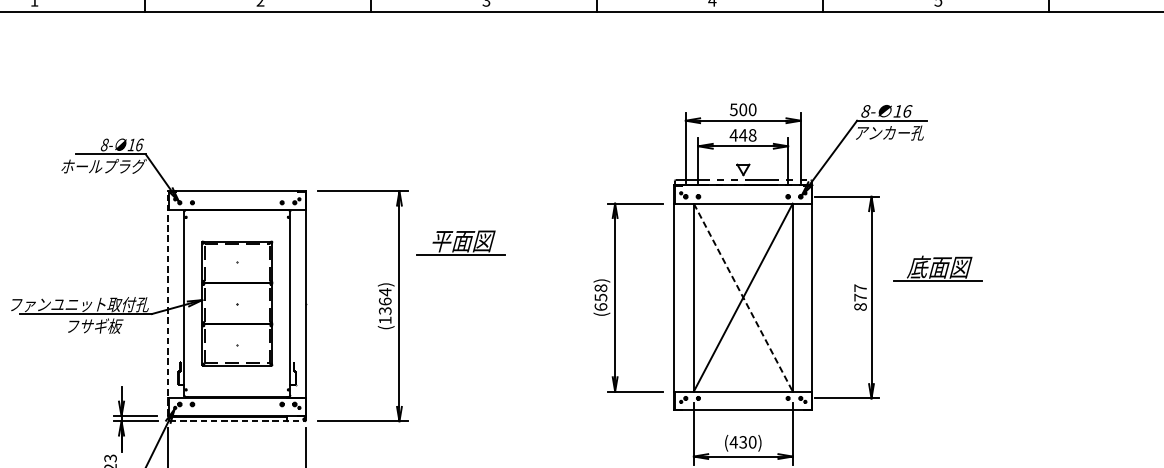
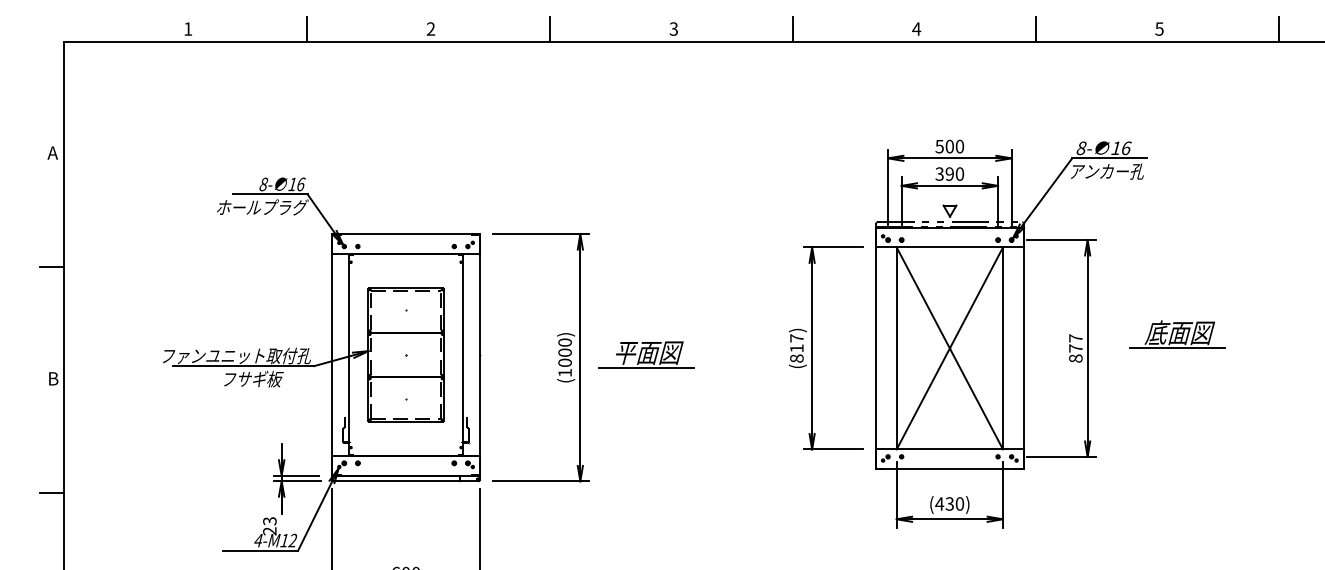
text: (742, 134) -> (949, 173), 448 -> 390
part: (461, 242) -> (646, 354), moved
part: (937, 268) -> (1177, 334), moved
text: (600, 297) -> (796, 348), (658) -> (817)
line: (743, 297) -> (950, 348), dashed -> solid
text: (384, 301) -> (564, 352), (1364) -> (1000)
line: (167, 303) -> (331, 354), dashed -> solid
line: (237, 421) -> (406, 481), dashed -> solid

